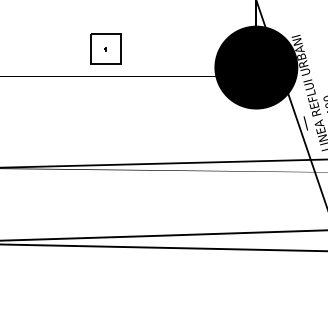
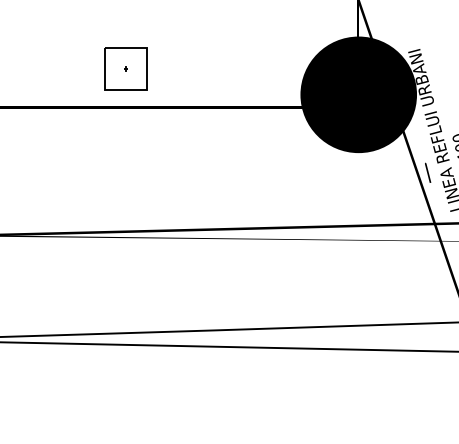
part: (105, 48) -> (125, 68), moved

